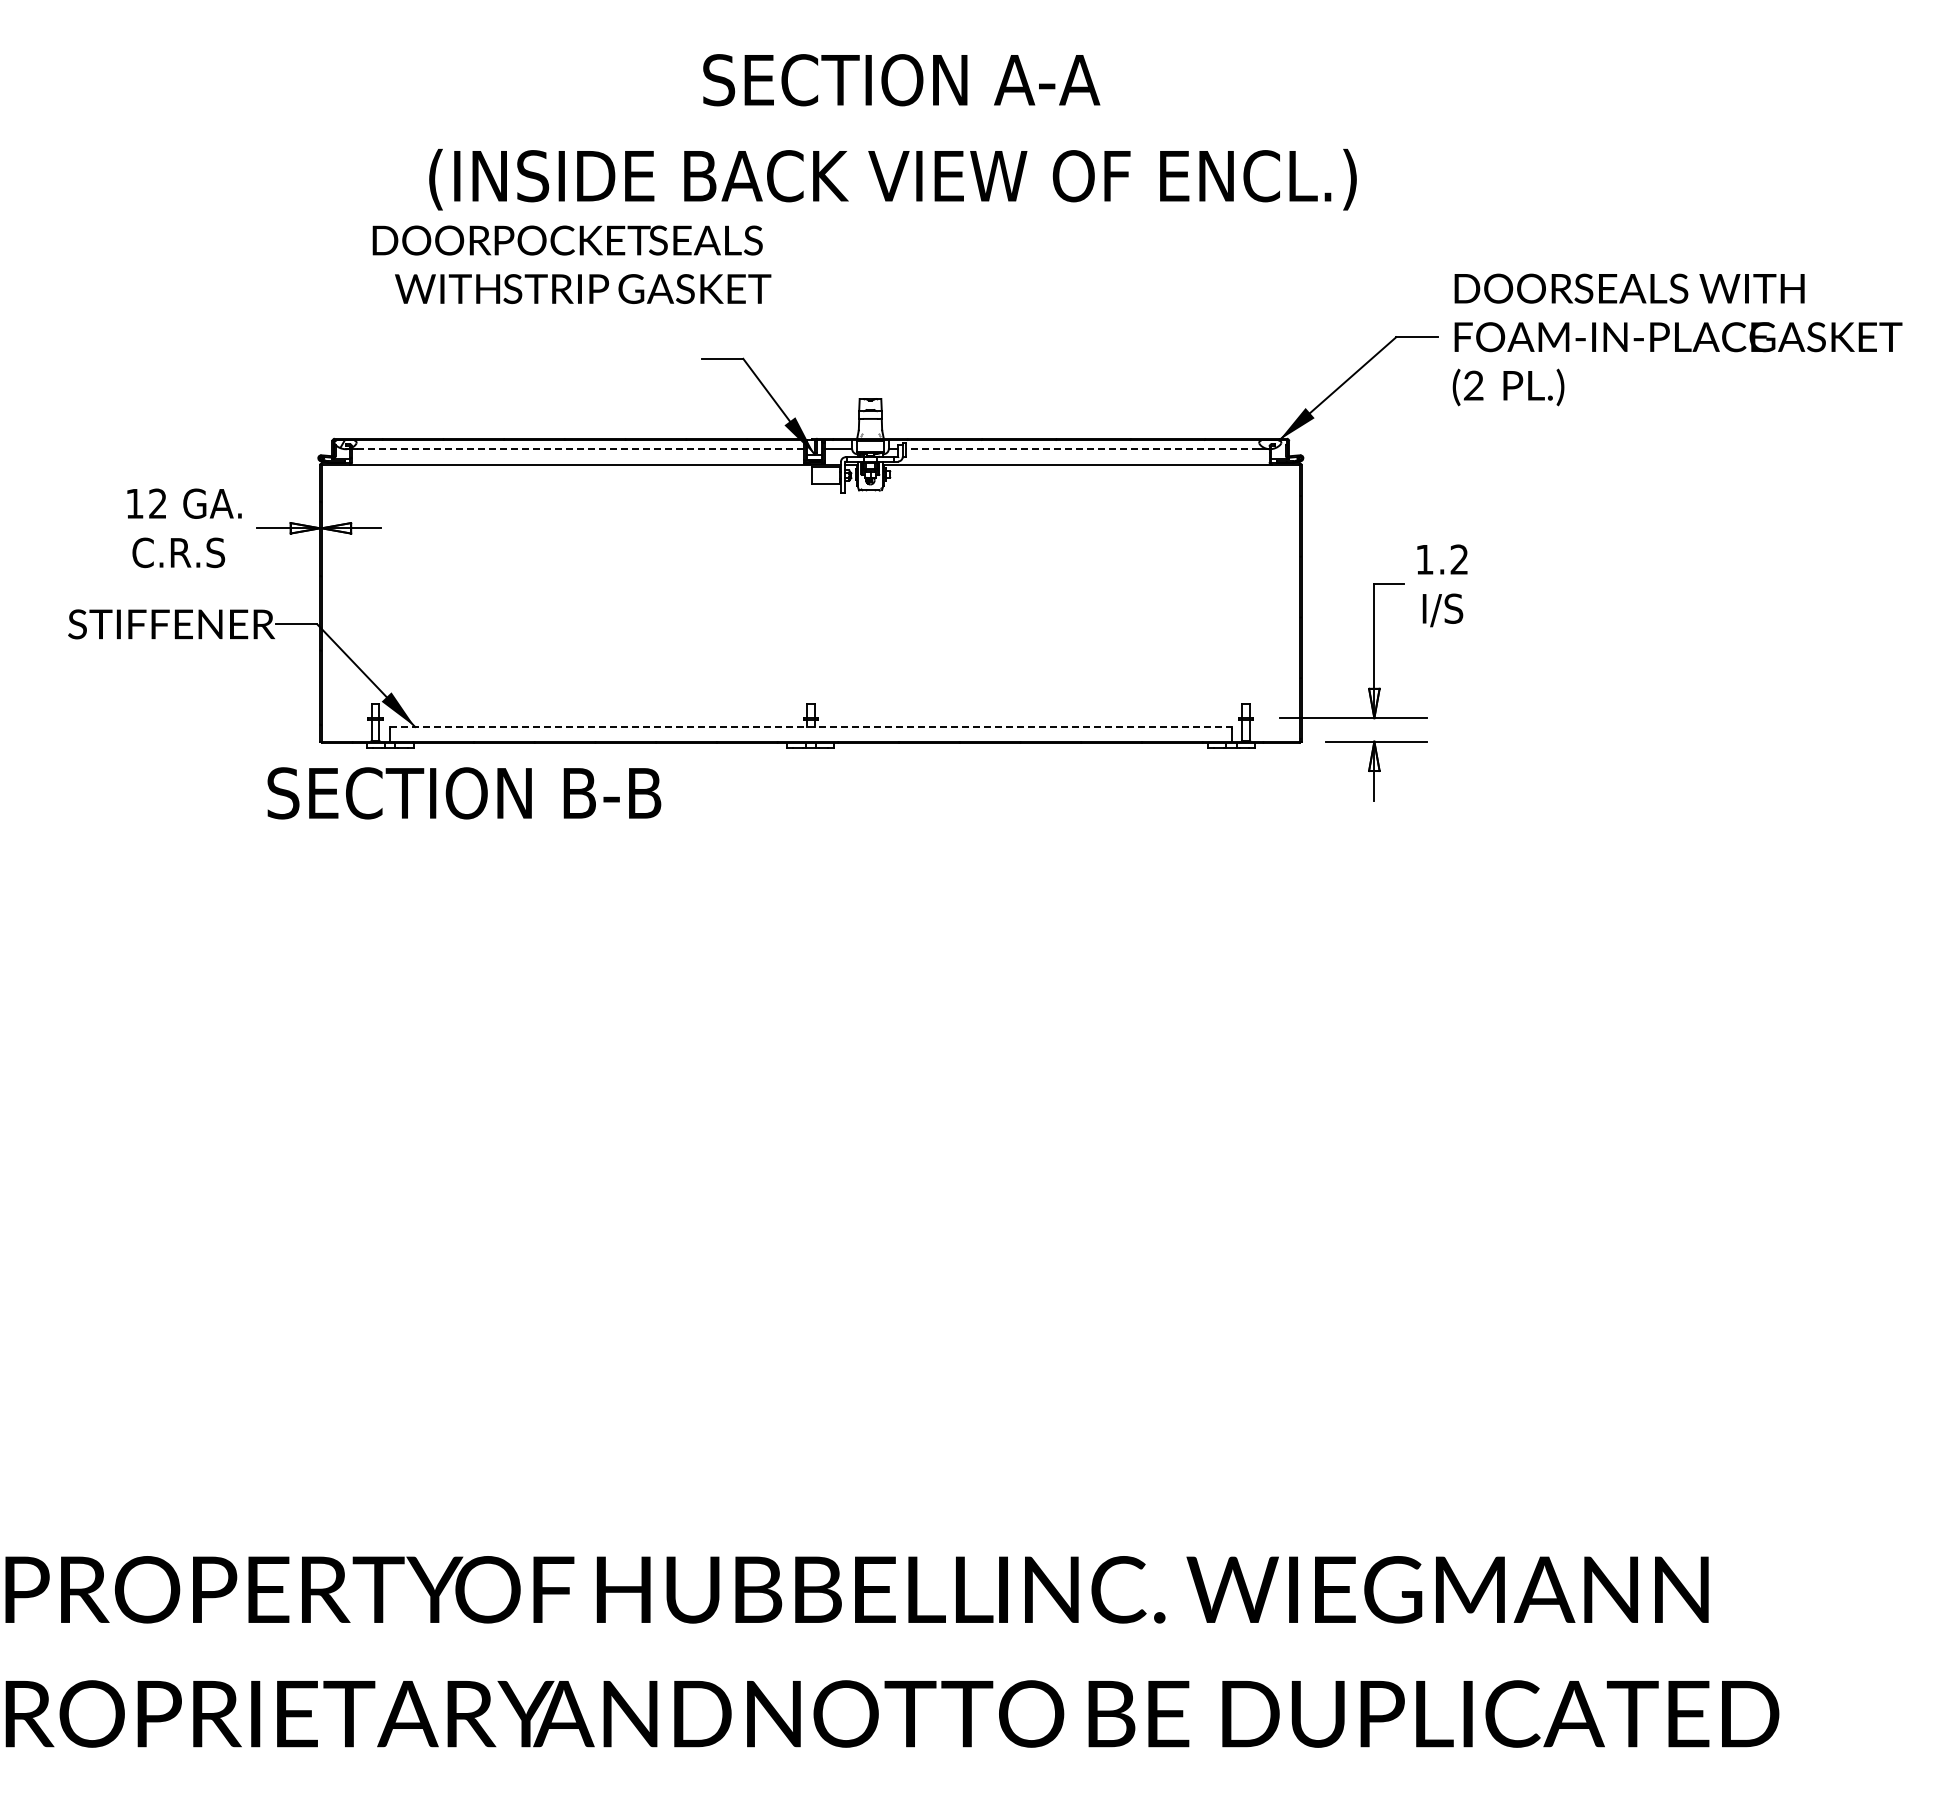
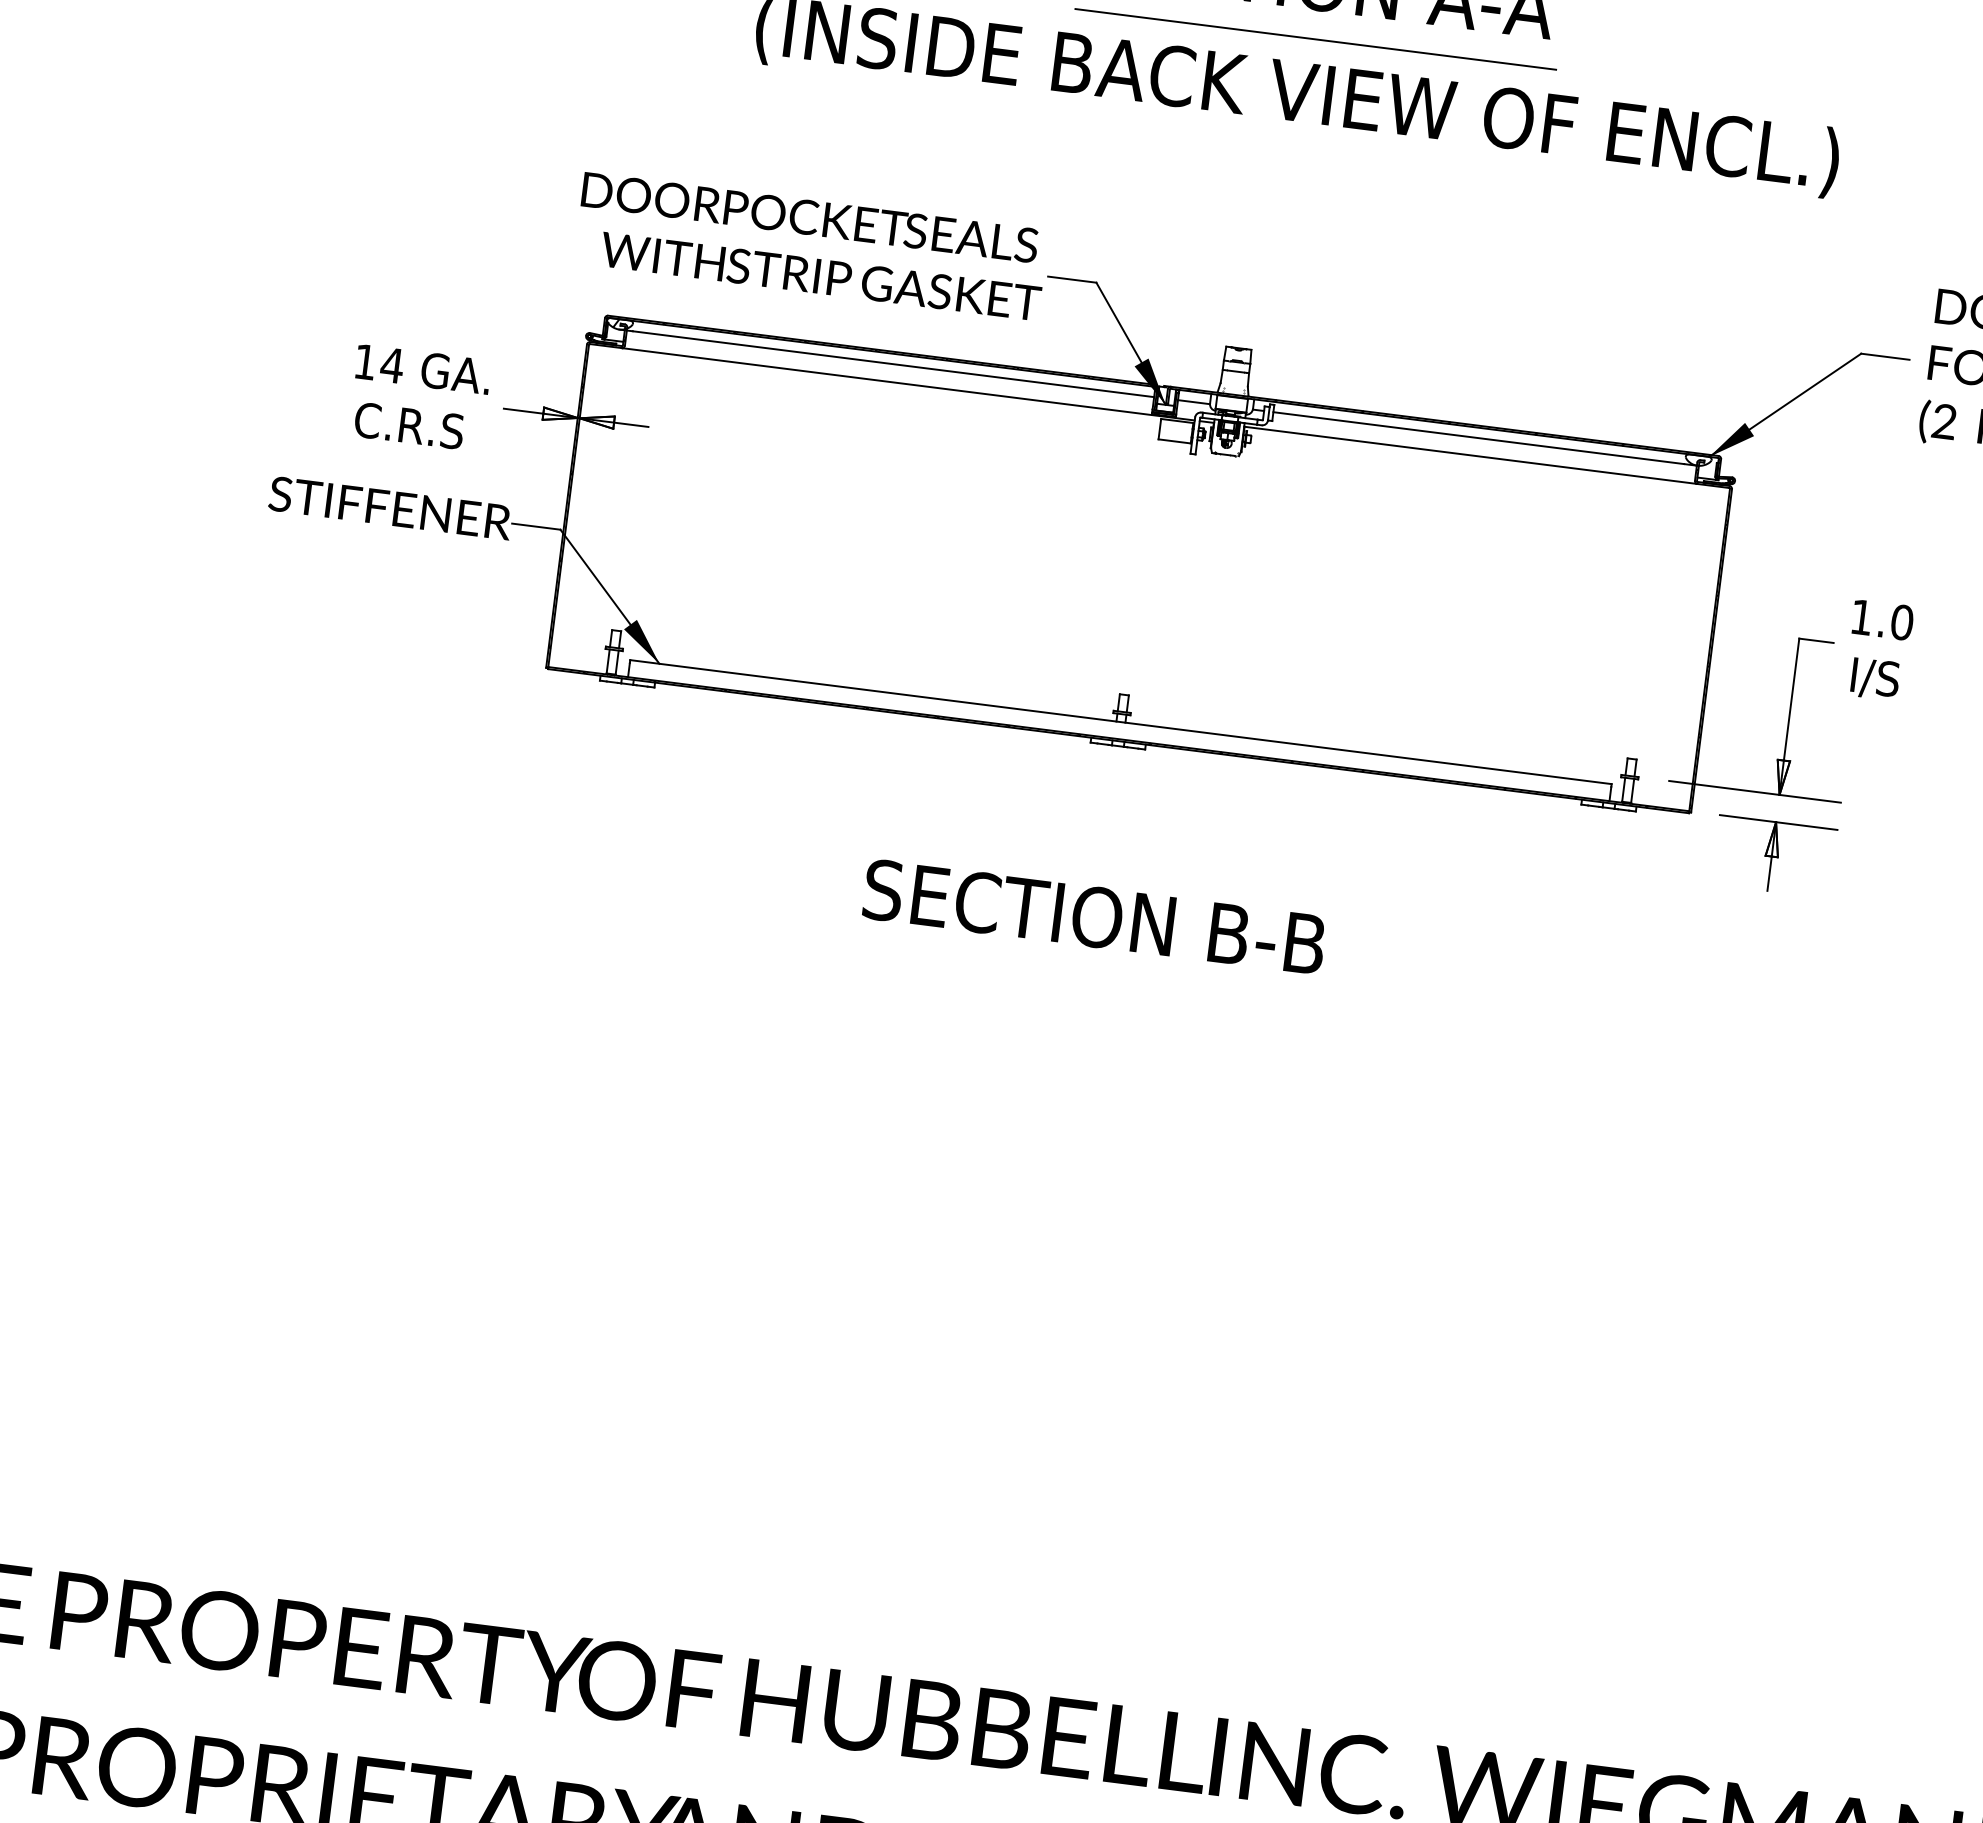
line: (902, 130) -> (1315, 39), added
text: (571, 264) -> (810, 246), moved
line: (580, 449) -> (893, 364), dashed -> solid
line: (1082, 449) -> (1478, 438), dashed -> solid
text: (157, 503) -> (391, 365), 12 -> 14
text: (1459, 559) -> (1902, 622), 1.2 -> 1.0
line: (810, 727) -> (1120, 722), dashed -> solid
text: (464, 793) -> (1094, 917), moved

